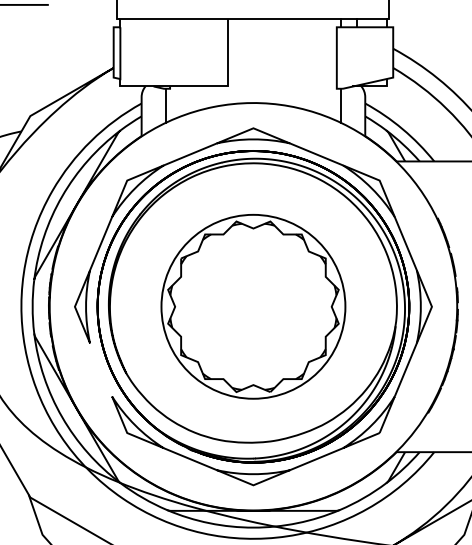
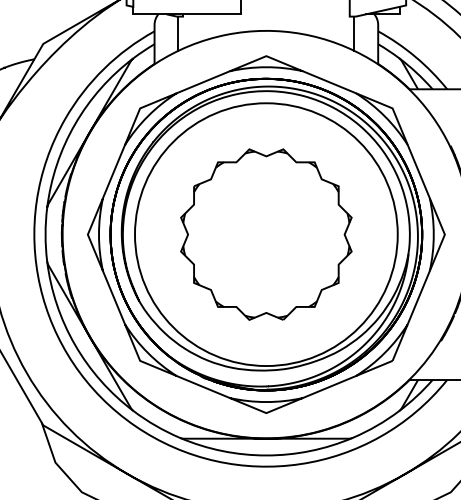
circle: (253, 306) -> (266, 234), size x1.43
line: (101, 369) -> (114, 297), added

